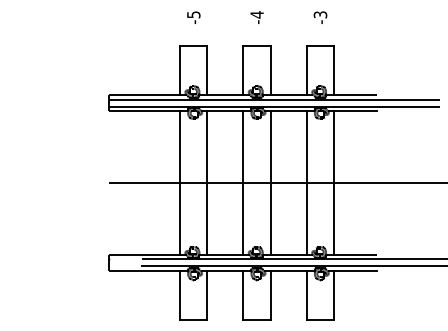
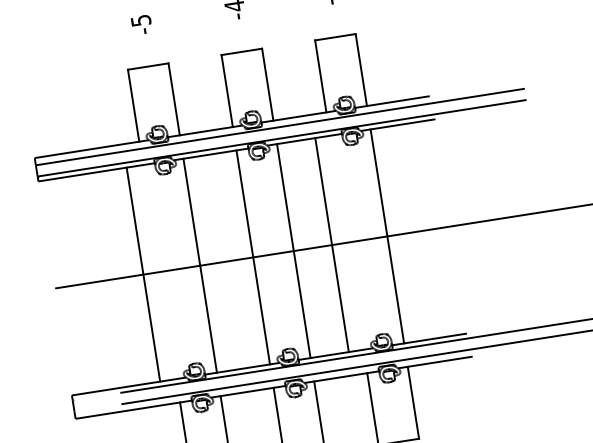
line: (180, 182) -> (144, 273), moved
line: (306, 182) -> (331, 244), moved

